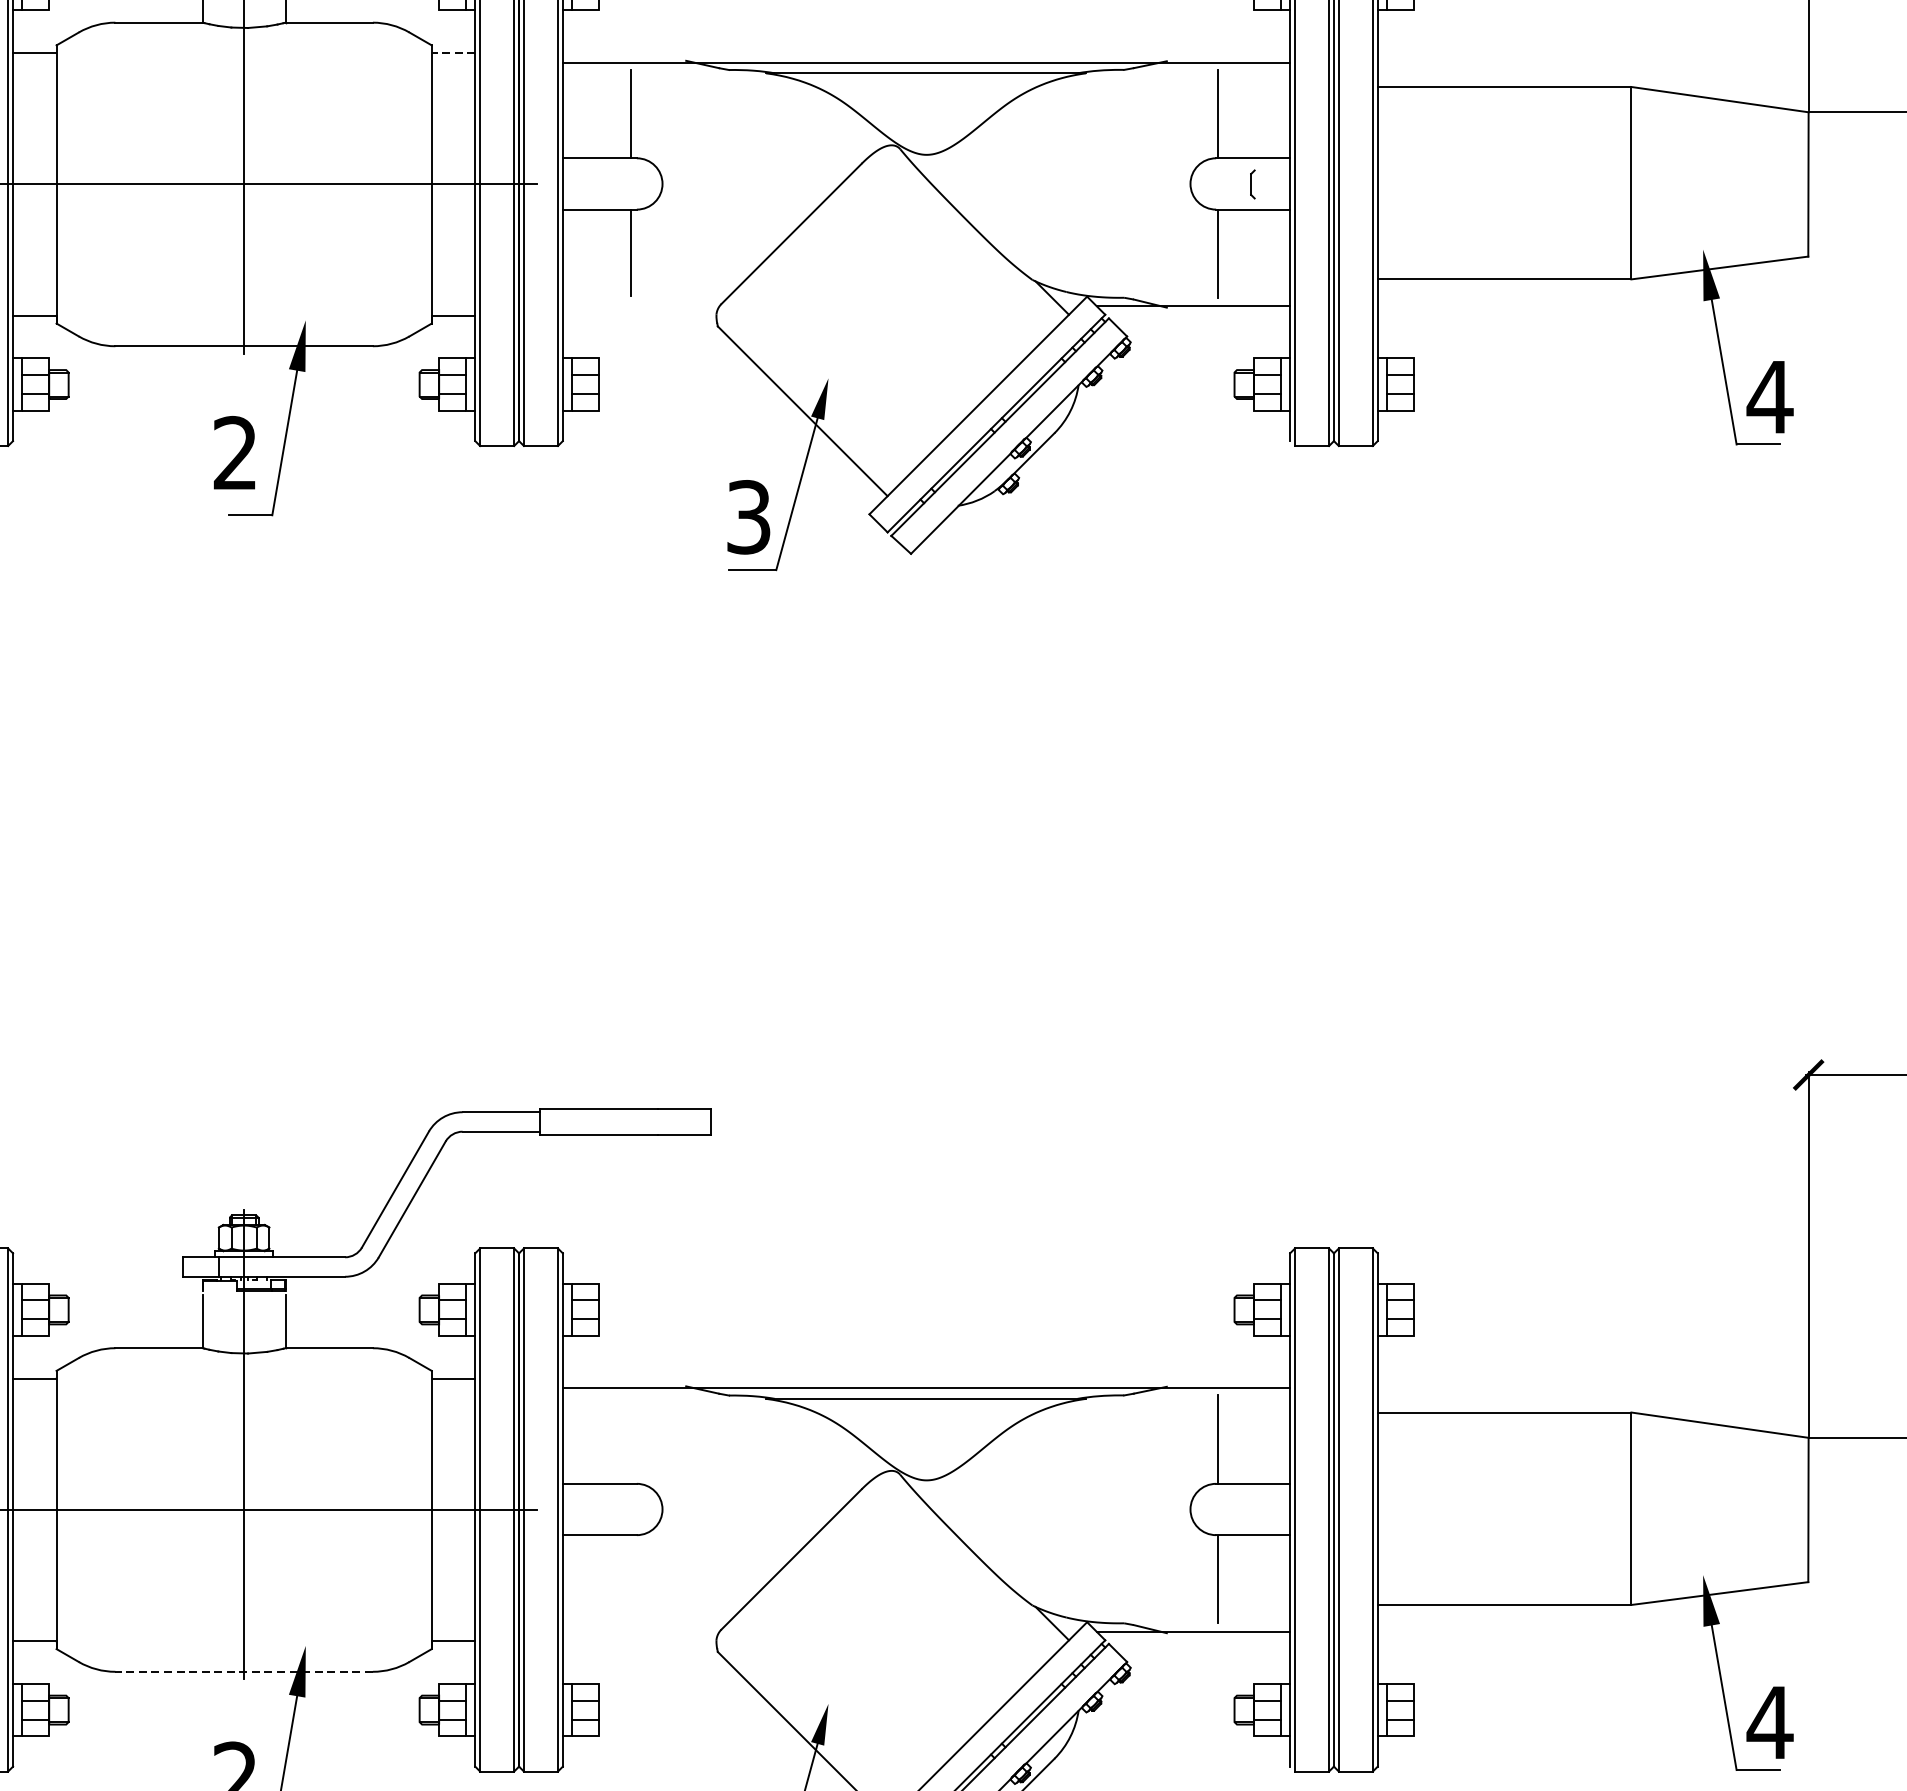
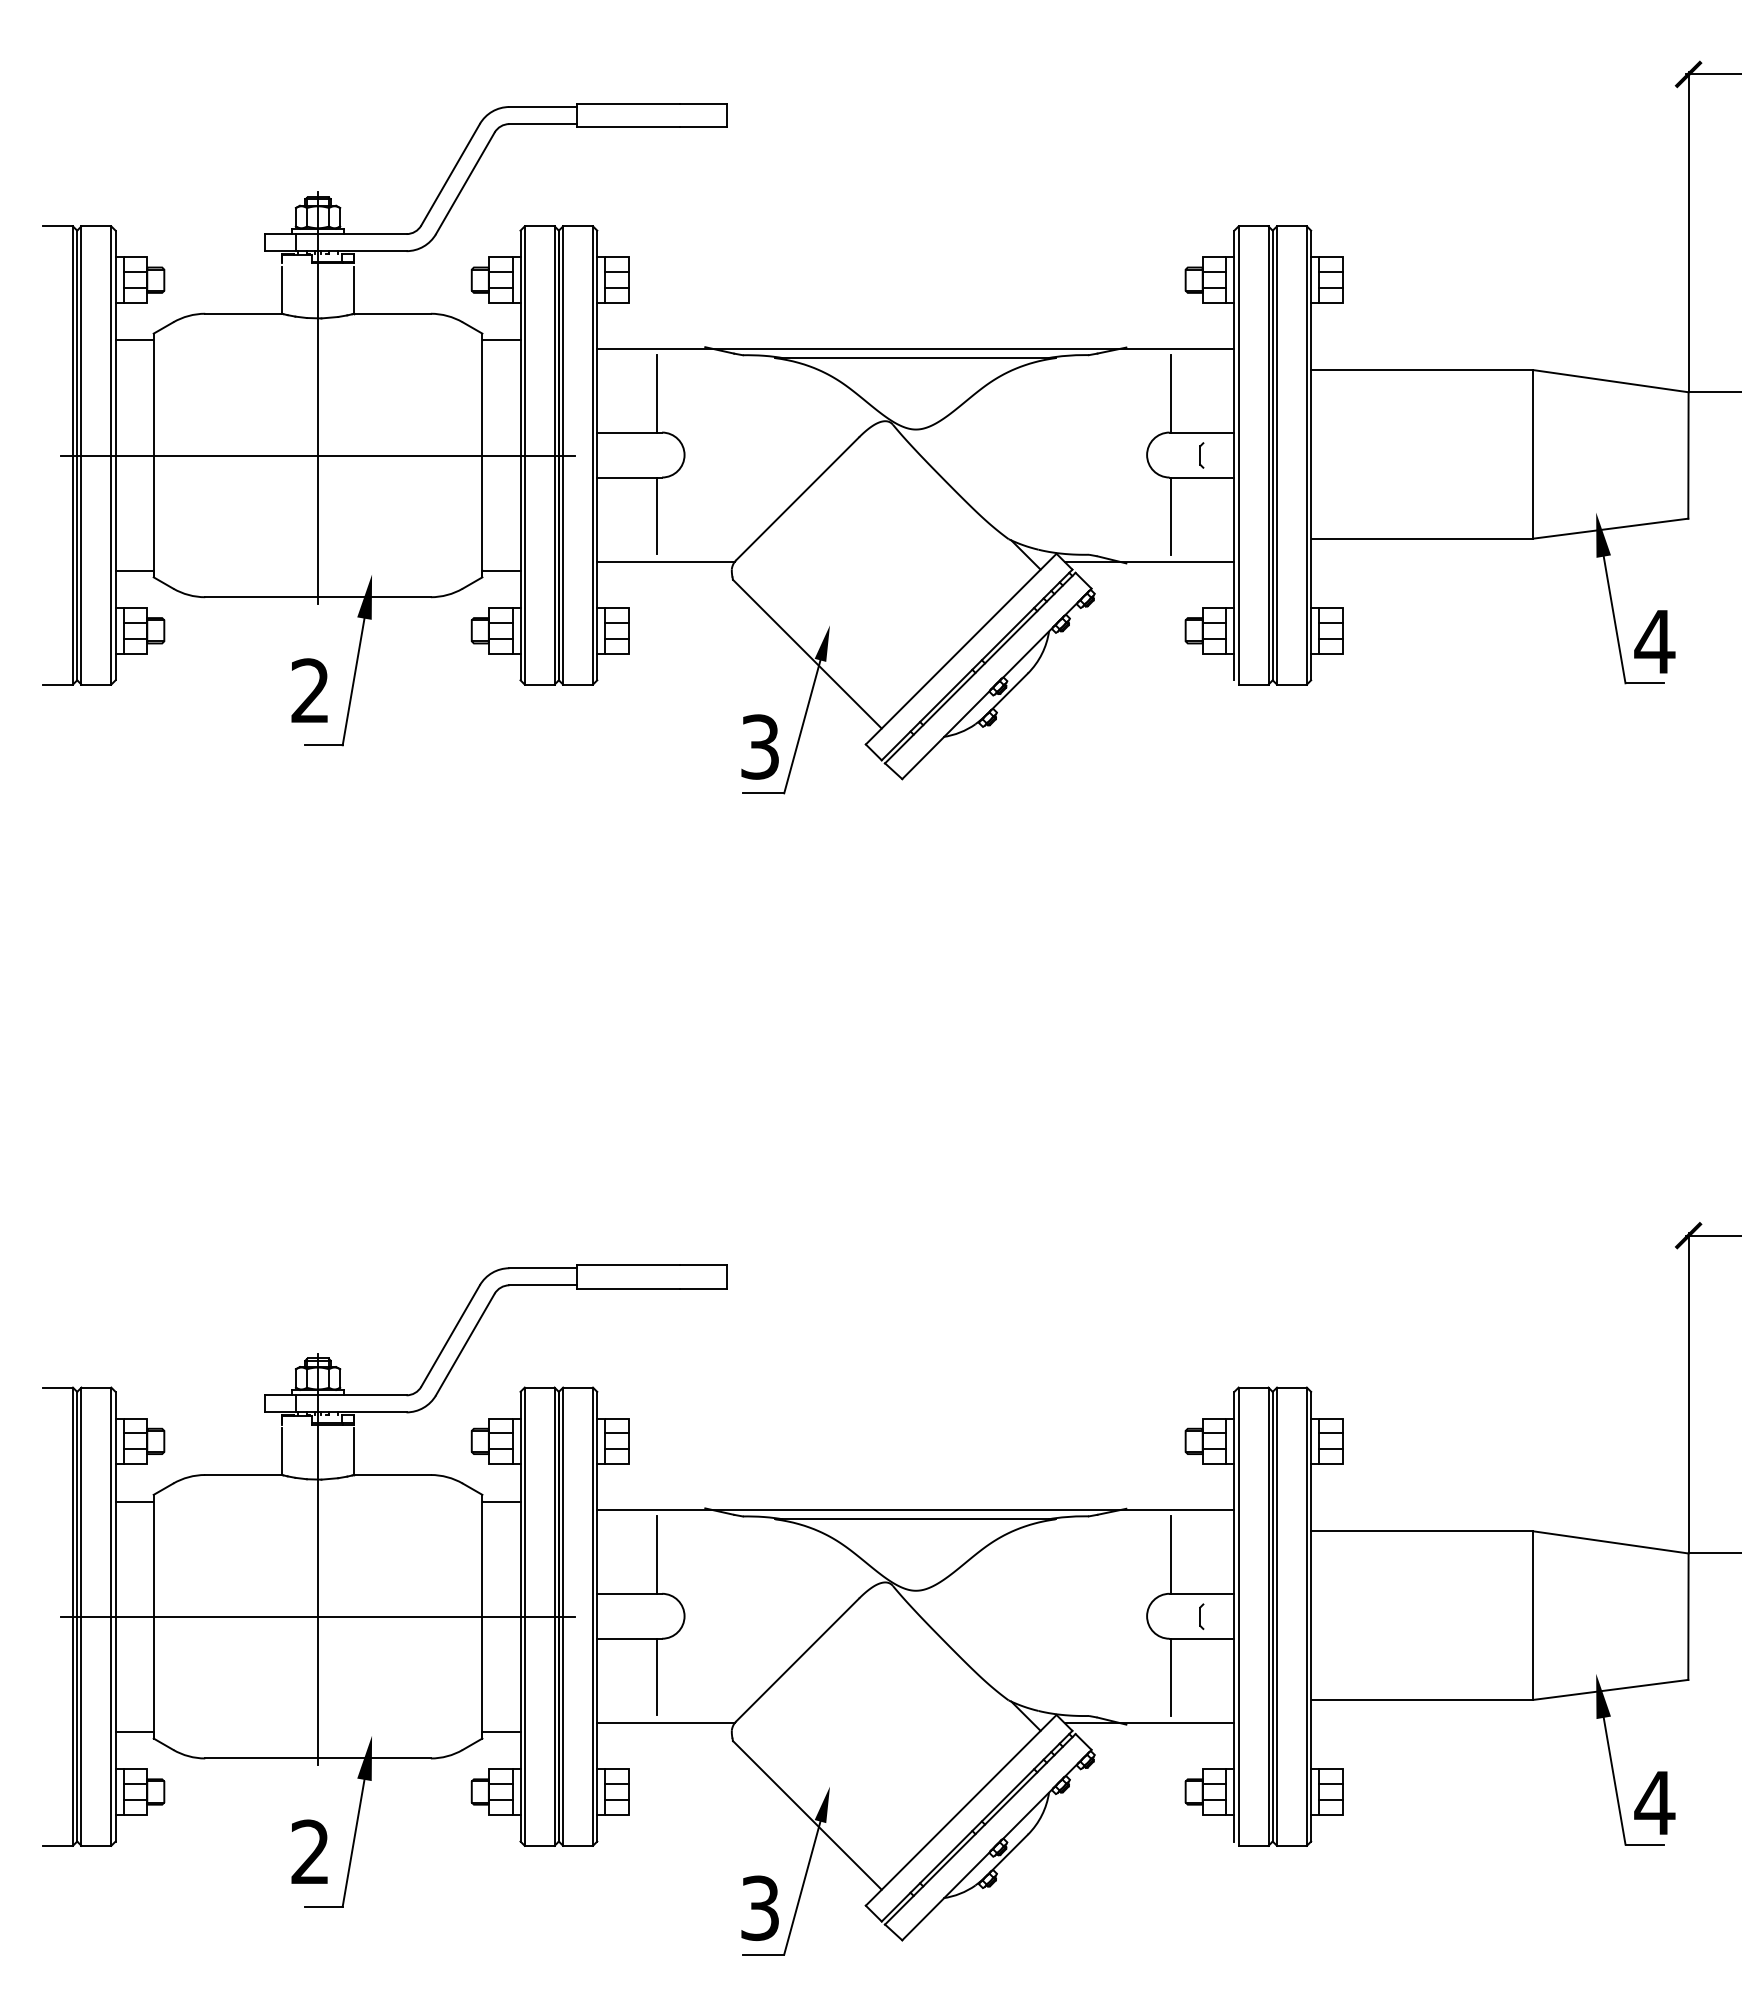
line: (453, 53) -> (501, 340), dashed -> solid
line: (640, 306) -> (665, 562), added
line: (630, 1438) -> (656, 1554), added
part: (1252, 1509) -> (1201, 1616), added
line: (630, 1578) -> (656, 1676), added
line: (640, 1631) -> (665, 1723), added
line: (244, 1671) -> (318, 1758), dashed -> solid

